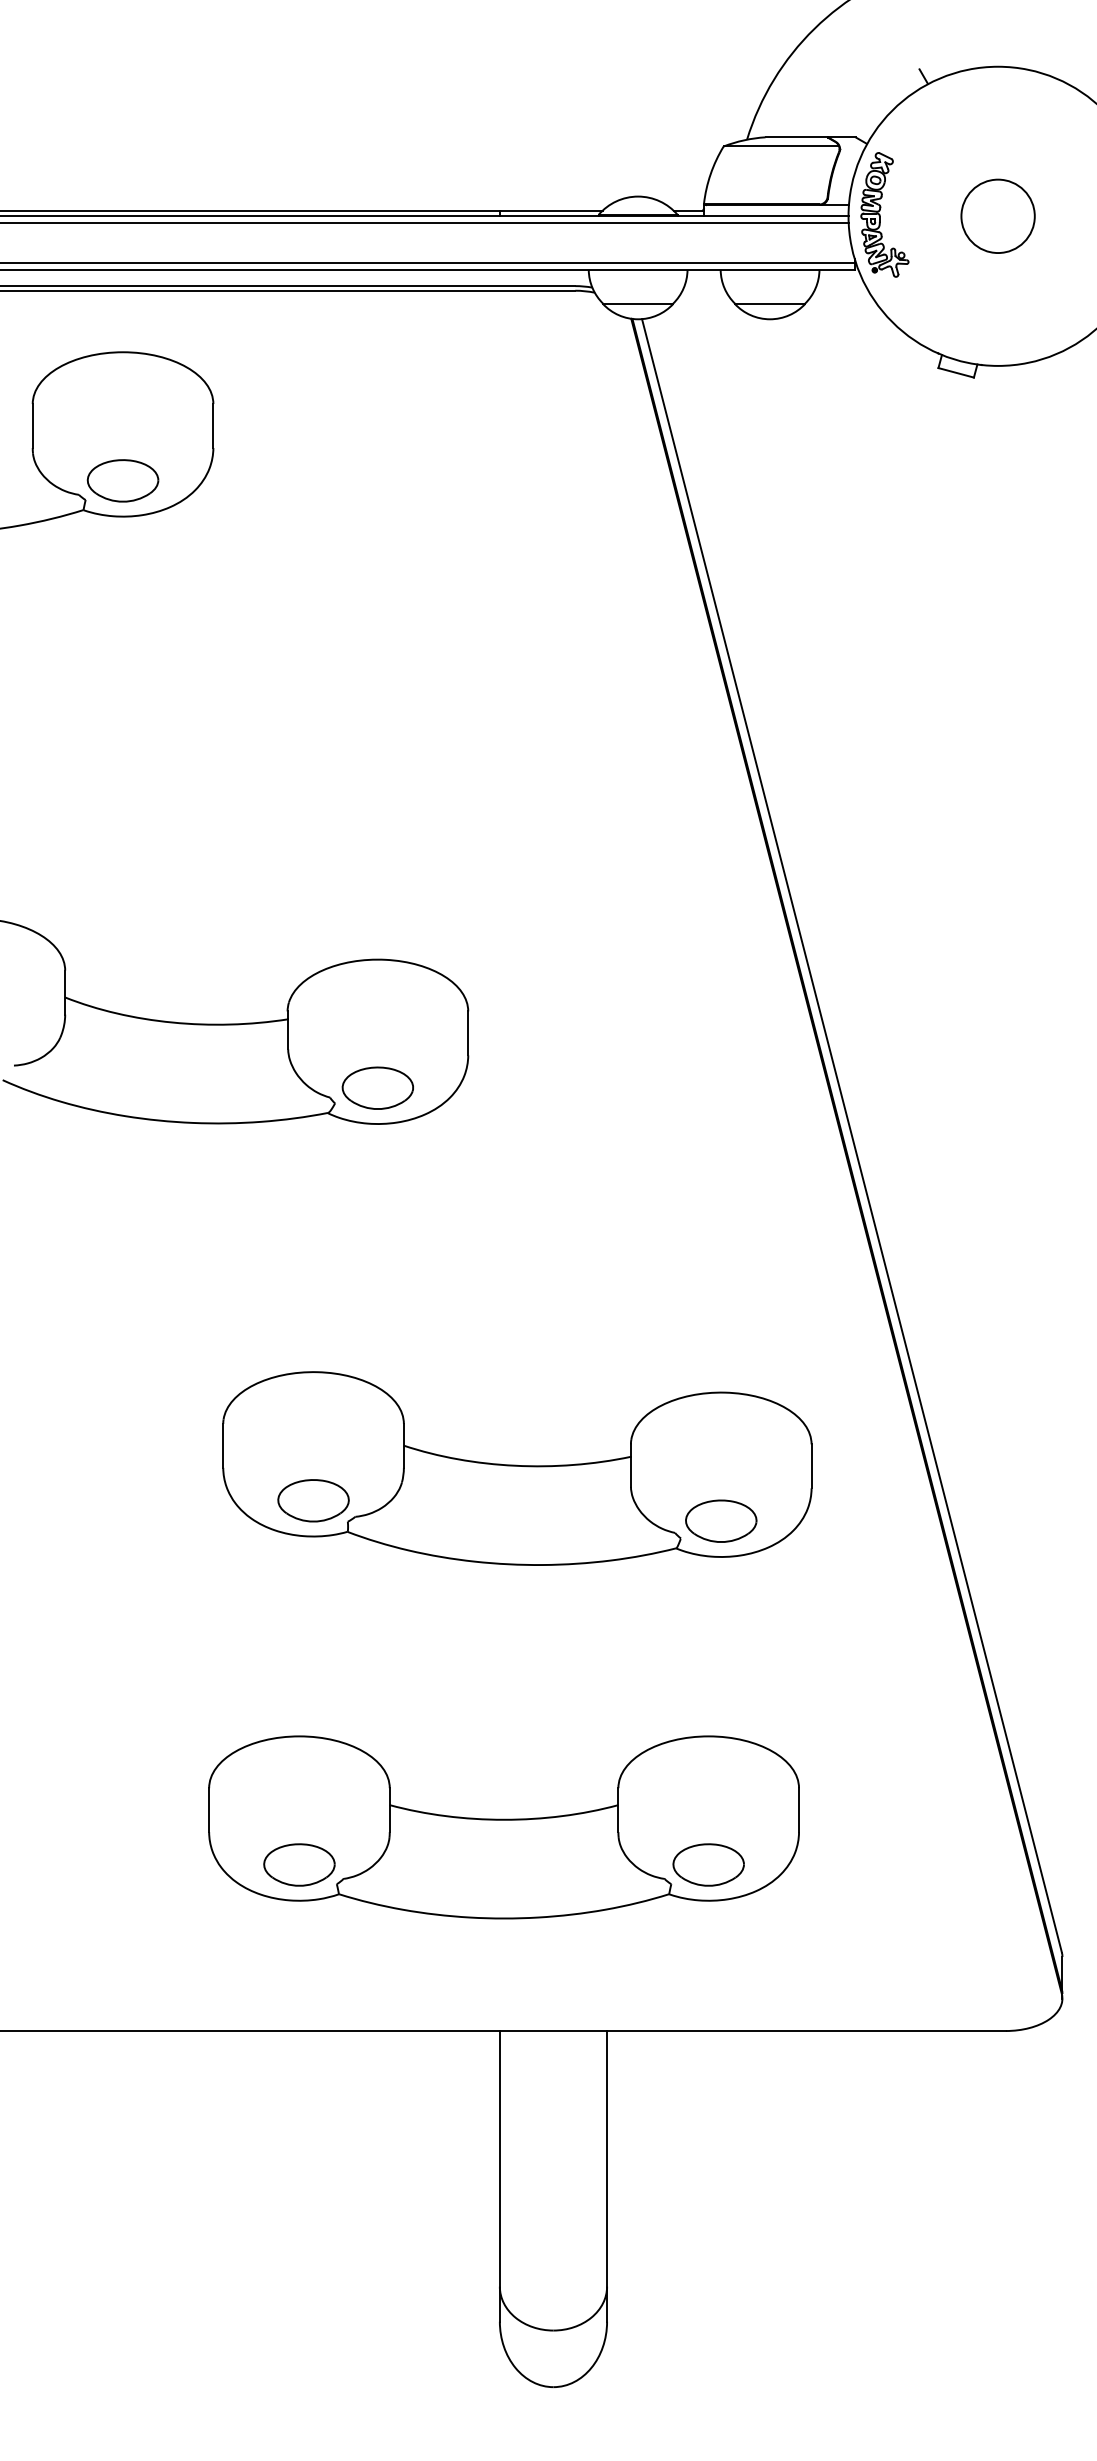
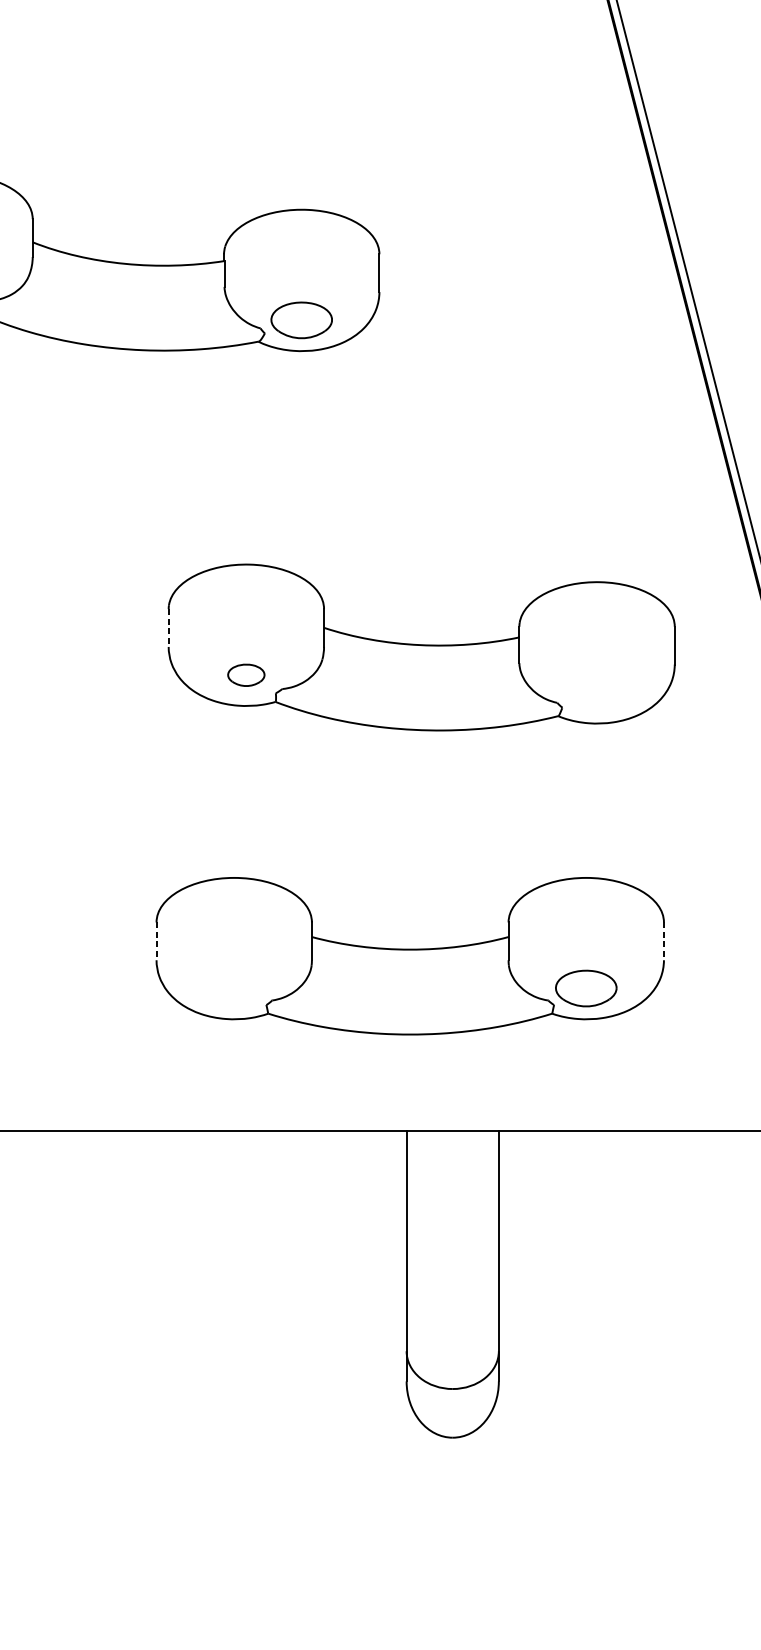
line: (223, 1445) -> (168, 627), solid -> dashed
part: (313, 1500) -> (246, 674), size x0.6
part: (721, 1520) -> (597, 692), removed
line: (209, 1810) -> (156, 941), solid -> dashed
line: (799, 1810) -> (664, 941), solid -> dashed
part: (299, 1864) -> (234, 988), removed

